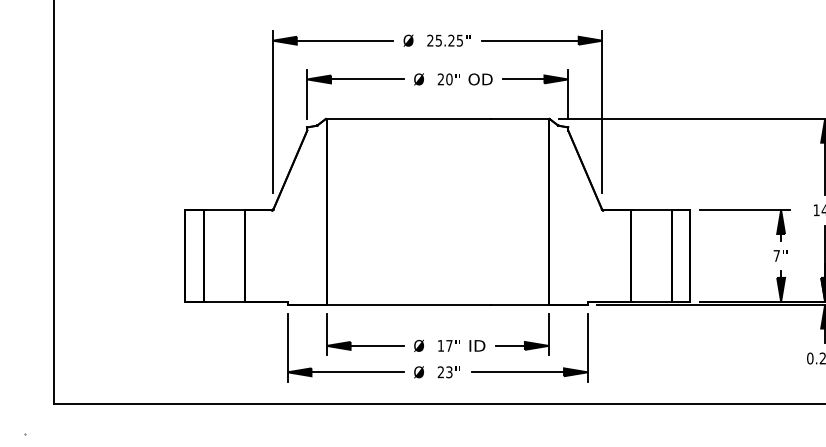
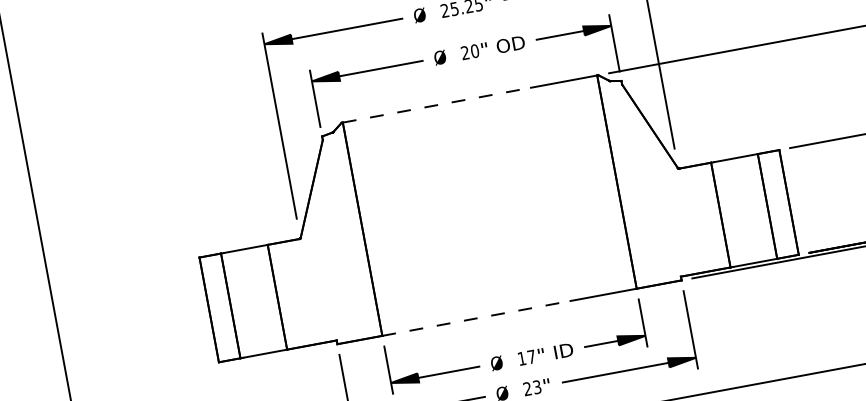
line: (409, 119) -> (437, 105), solid -> dashed
line: (409, 304) -> (477, 317), solid -> dashed

